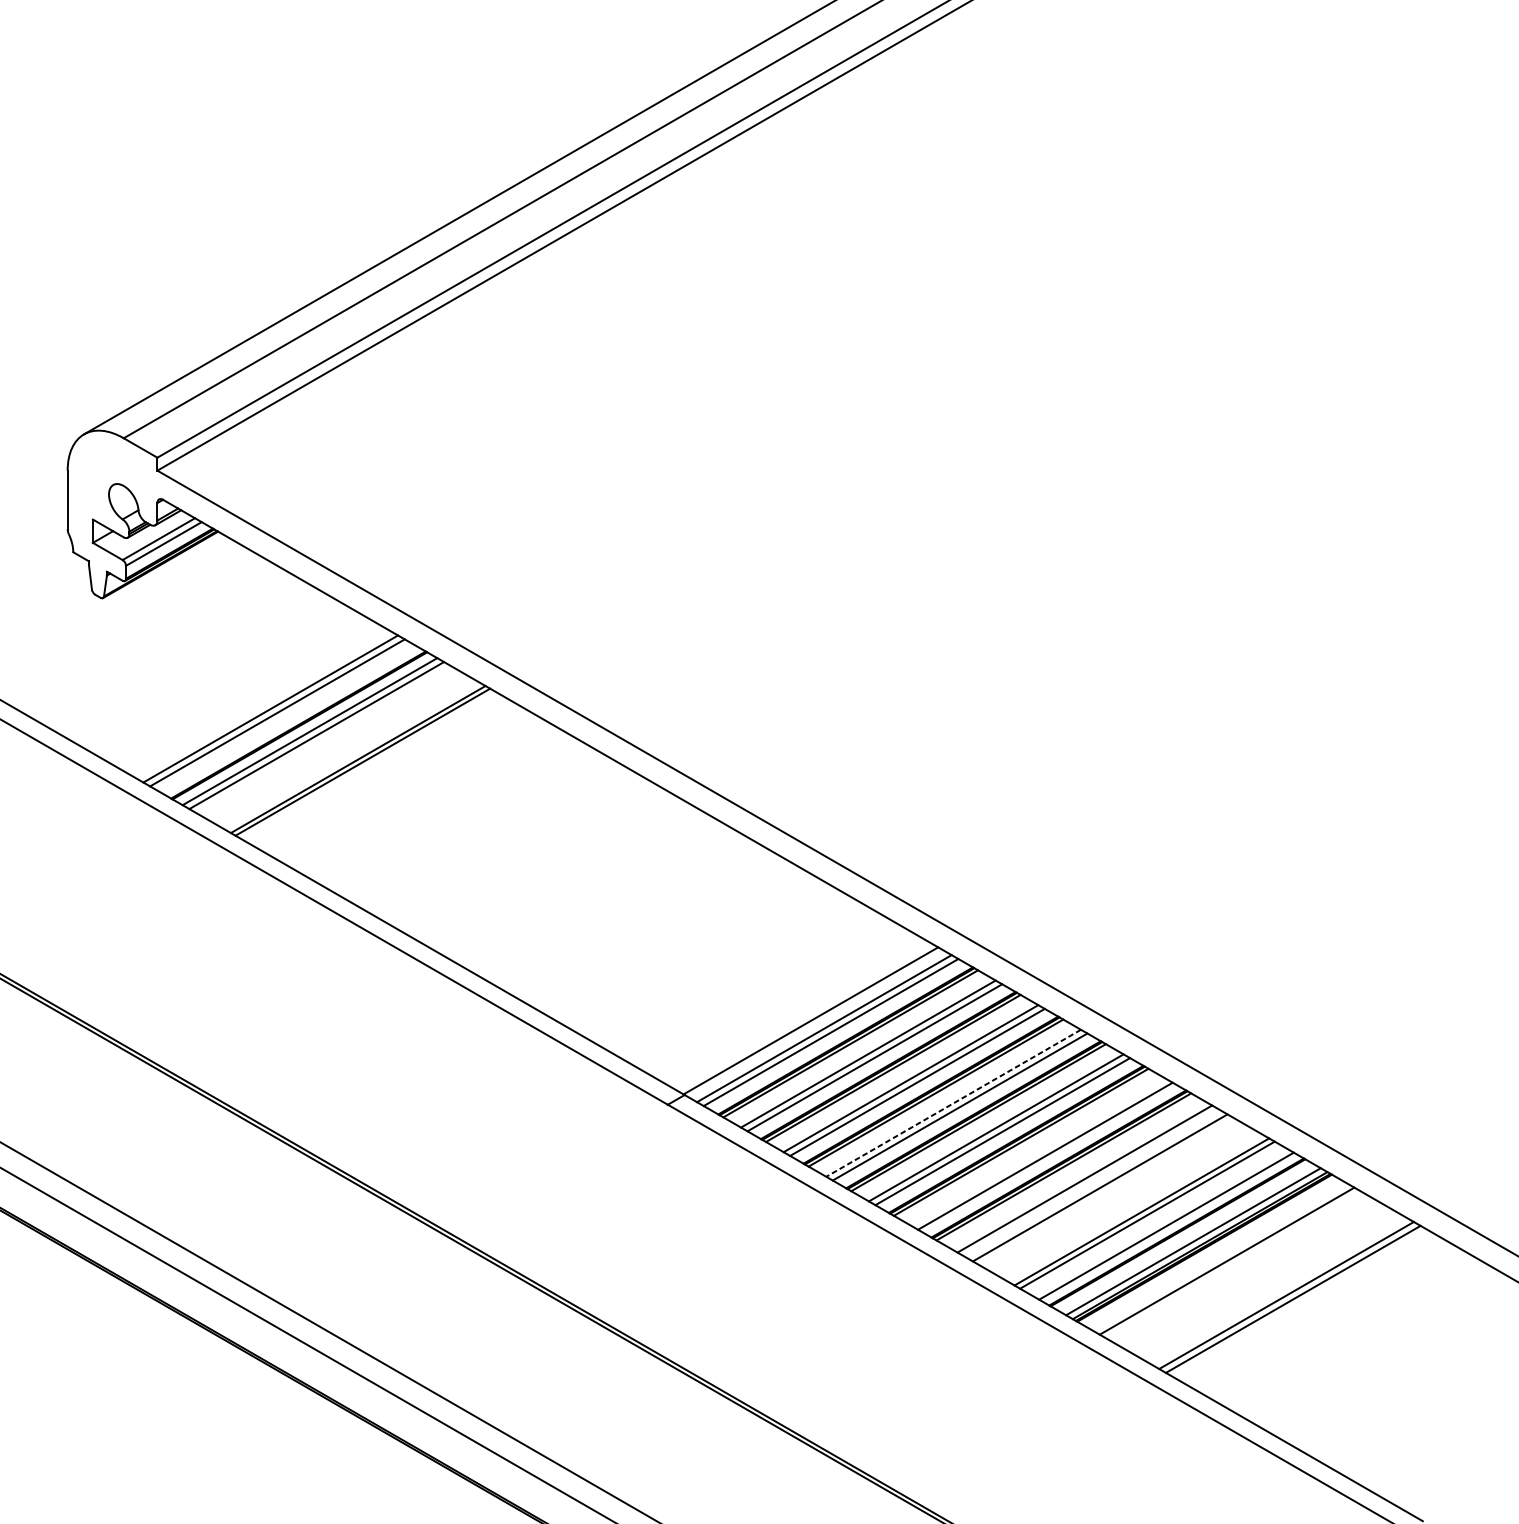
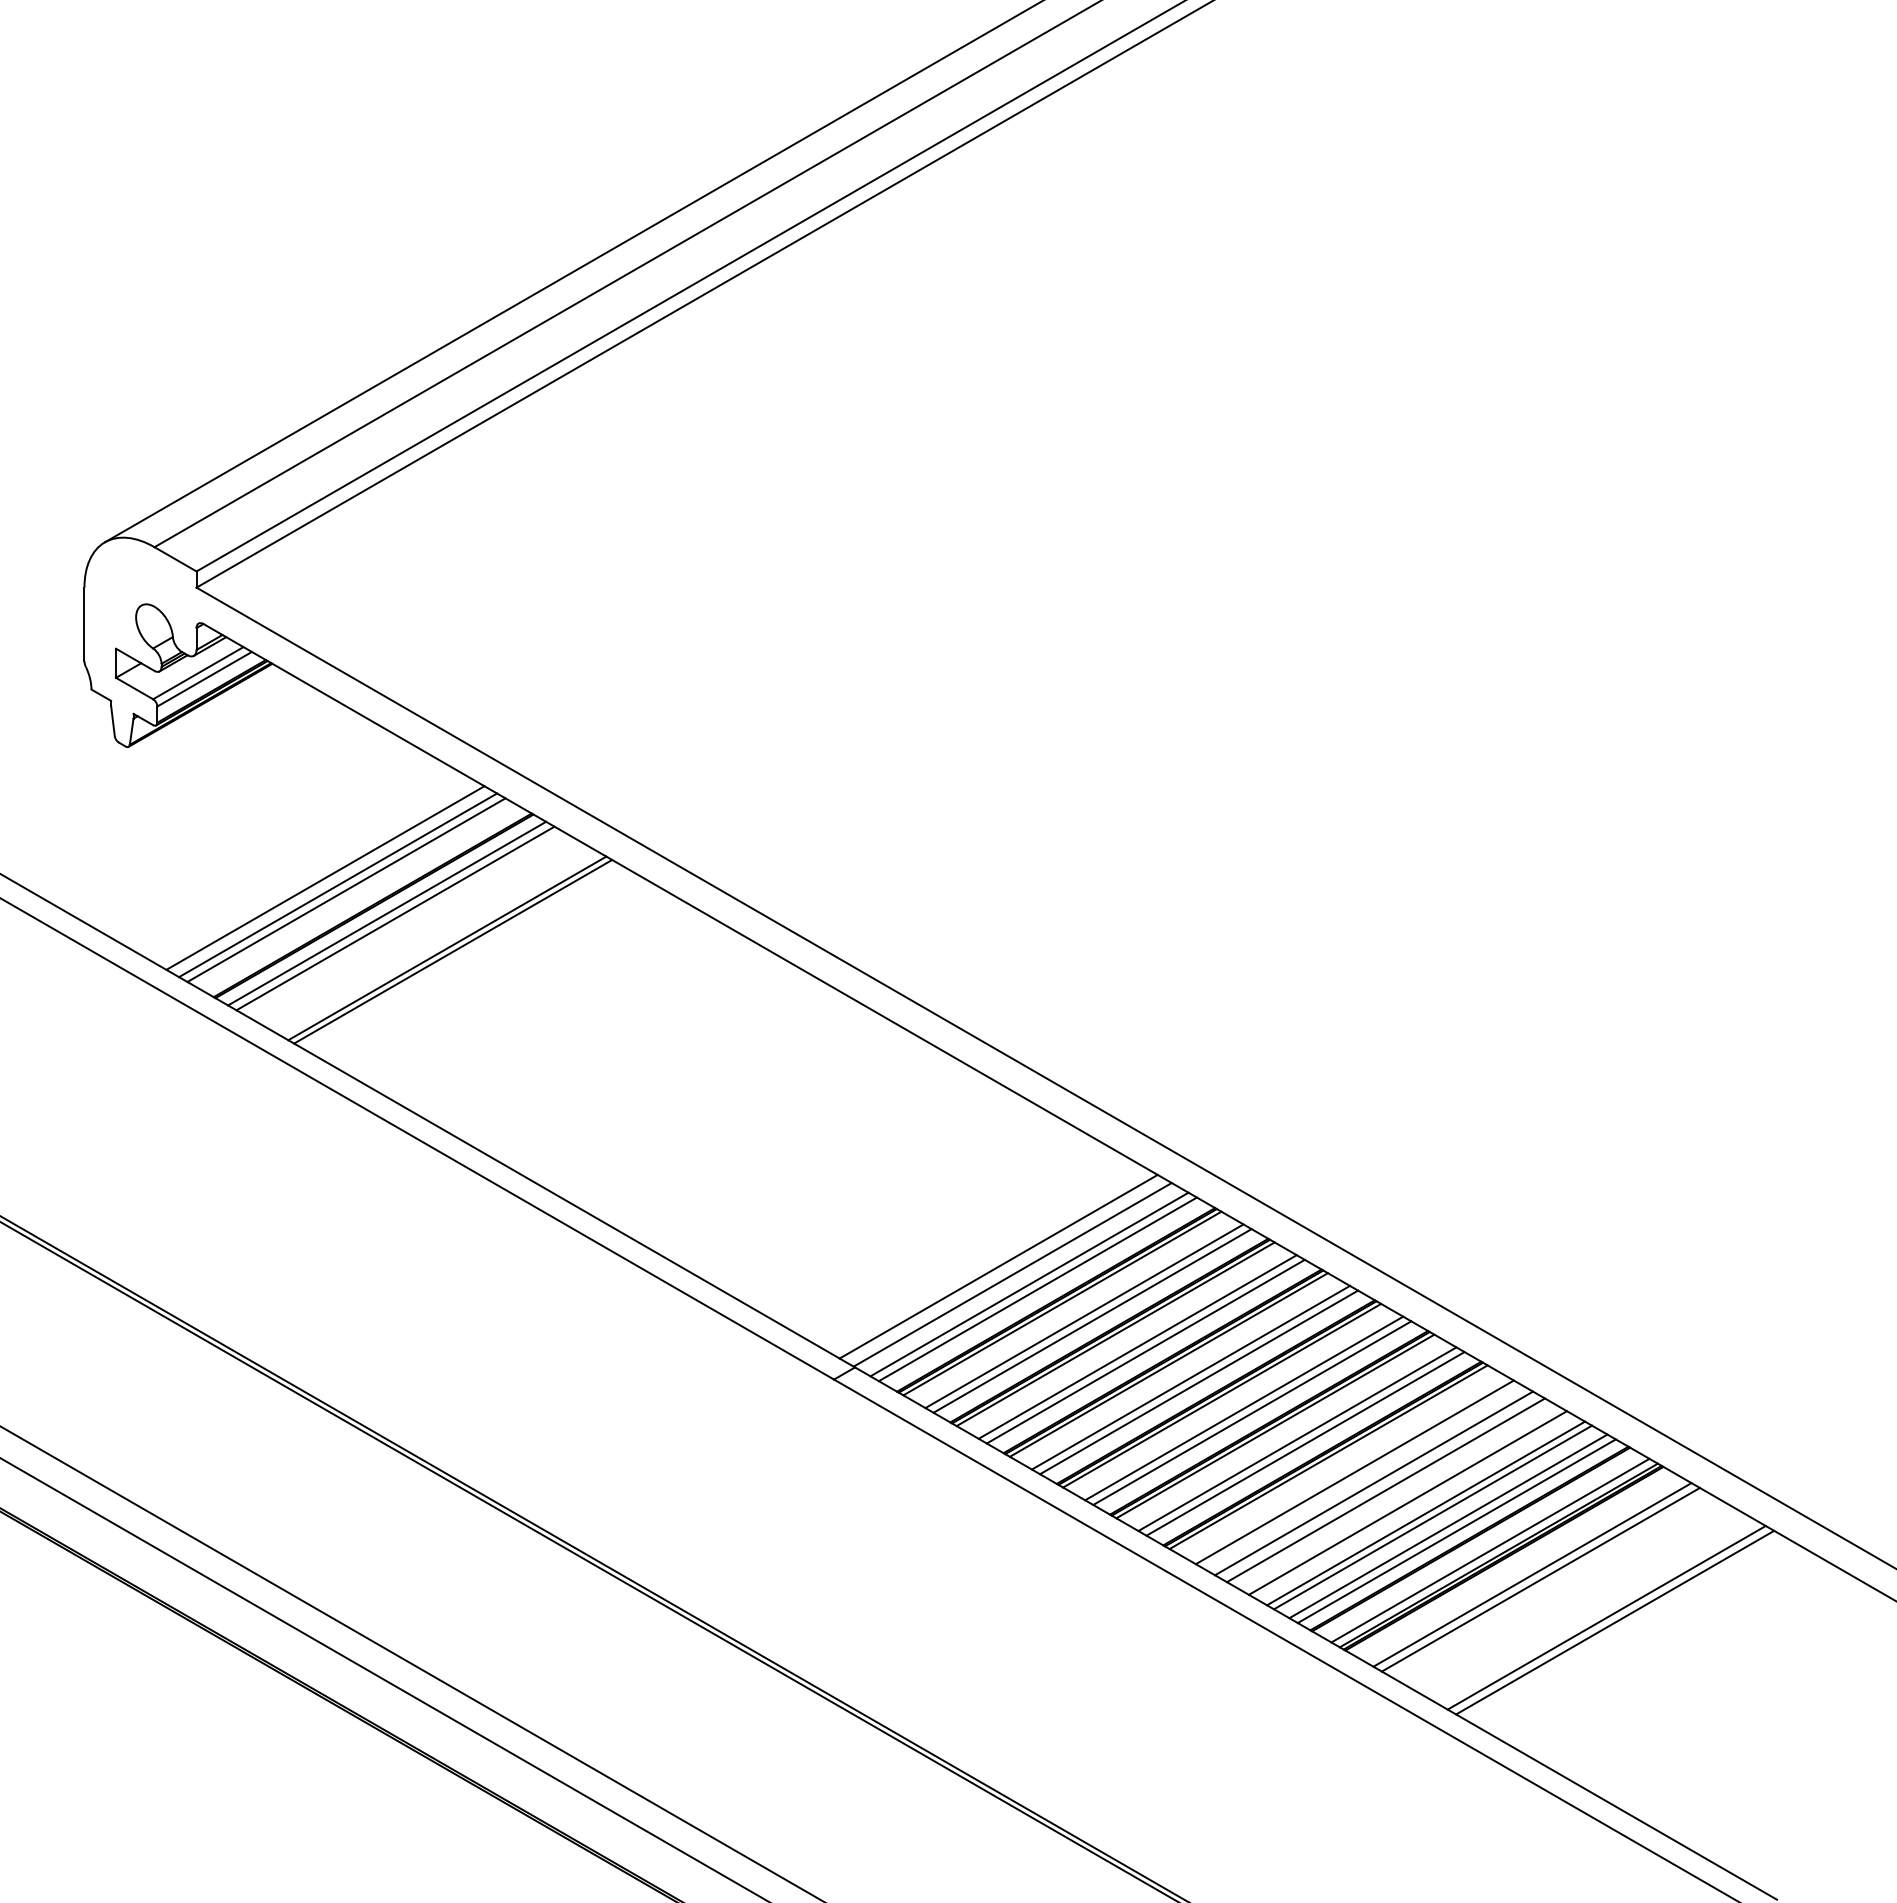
line: (260, 702) -> (325, 877), added
line: (799, 1014) -> (998, 1266), added
line: (953, 1103) -> (1190, 1377), dashed -> solid
line: (1038, 1152) -> (1297, 1439), added
line: (1109, 1193) -> (1385, 1490), added
line: (1127, 1203) -> (1407, 1502), added
line: (1159, 1222) -> (1448, 1526), added
line: (1233, 1264) -> (1540, 1579), added

